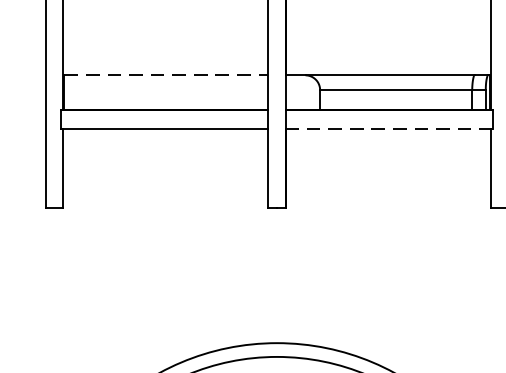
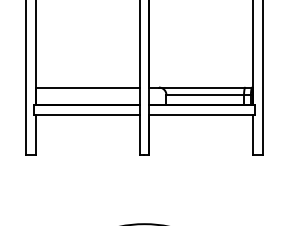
line: (165, 75) -> (87, 87), dashed -> solid
line: (388, 130) -> (201, 115), dashed -> solid

